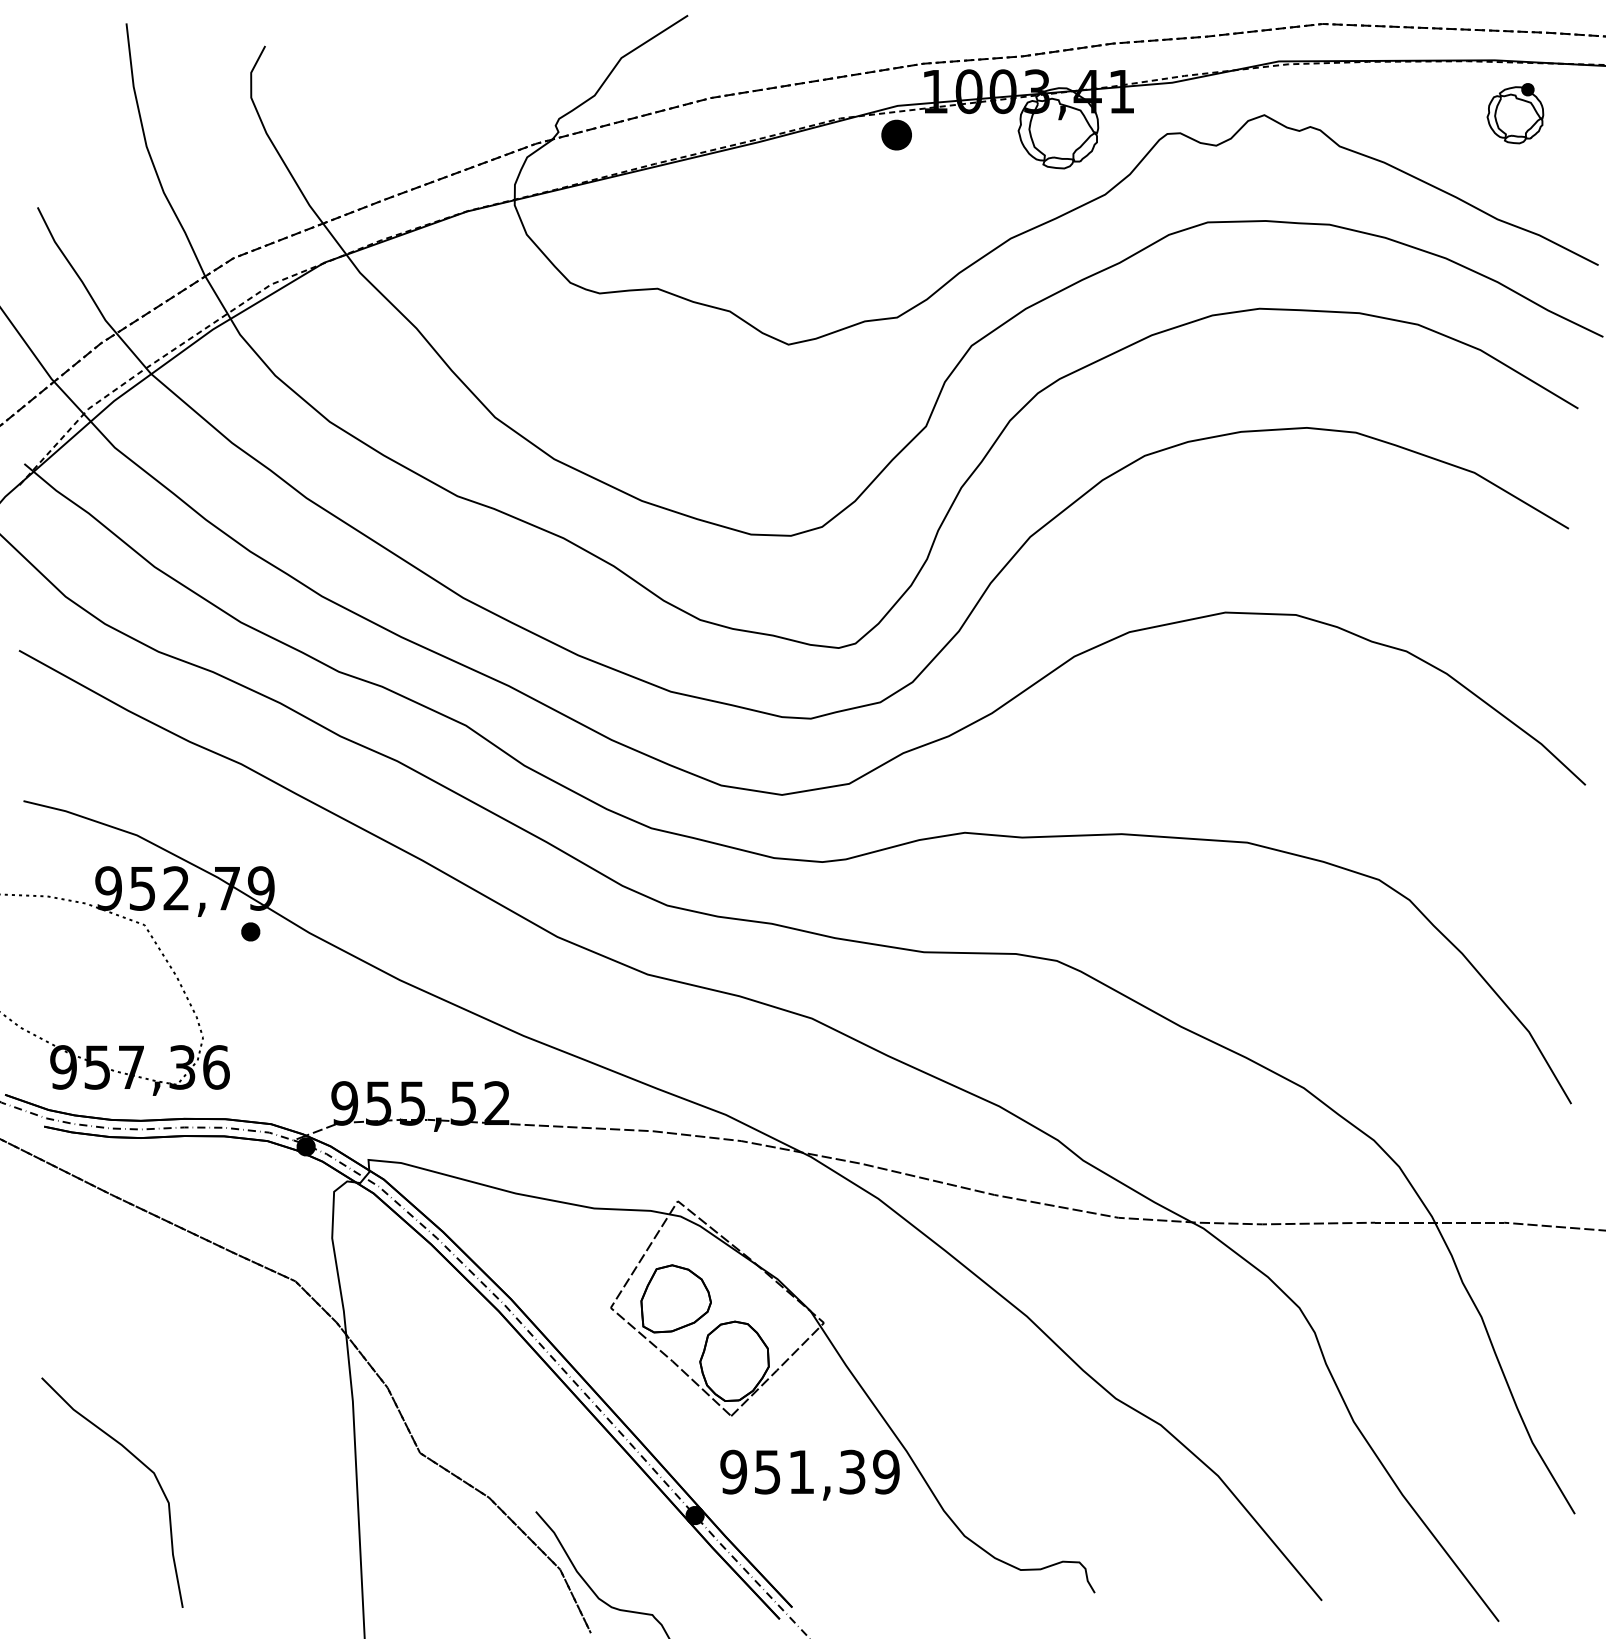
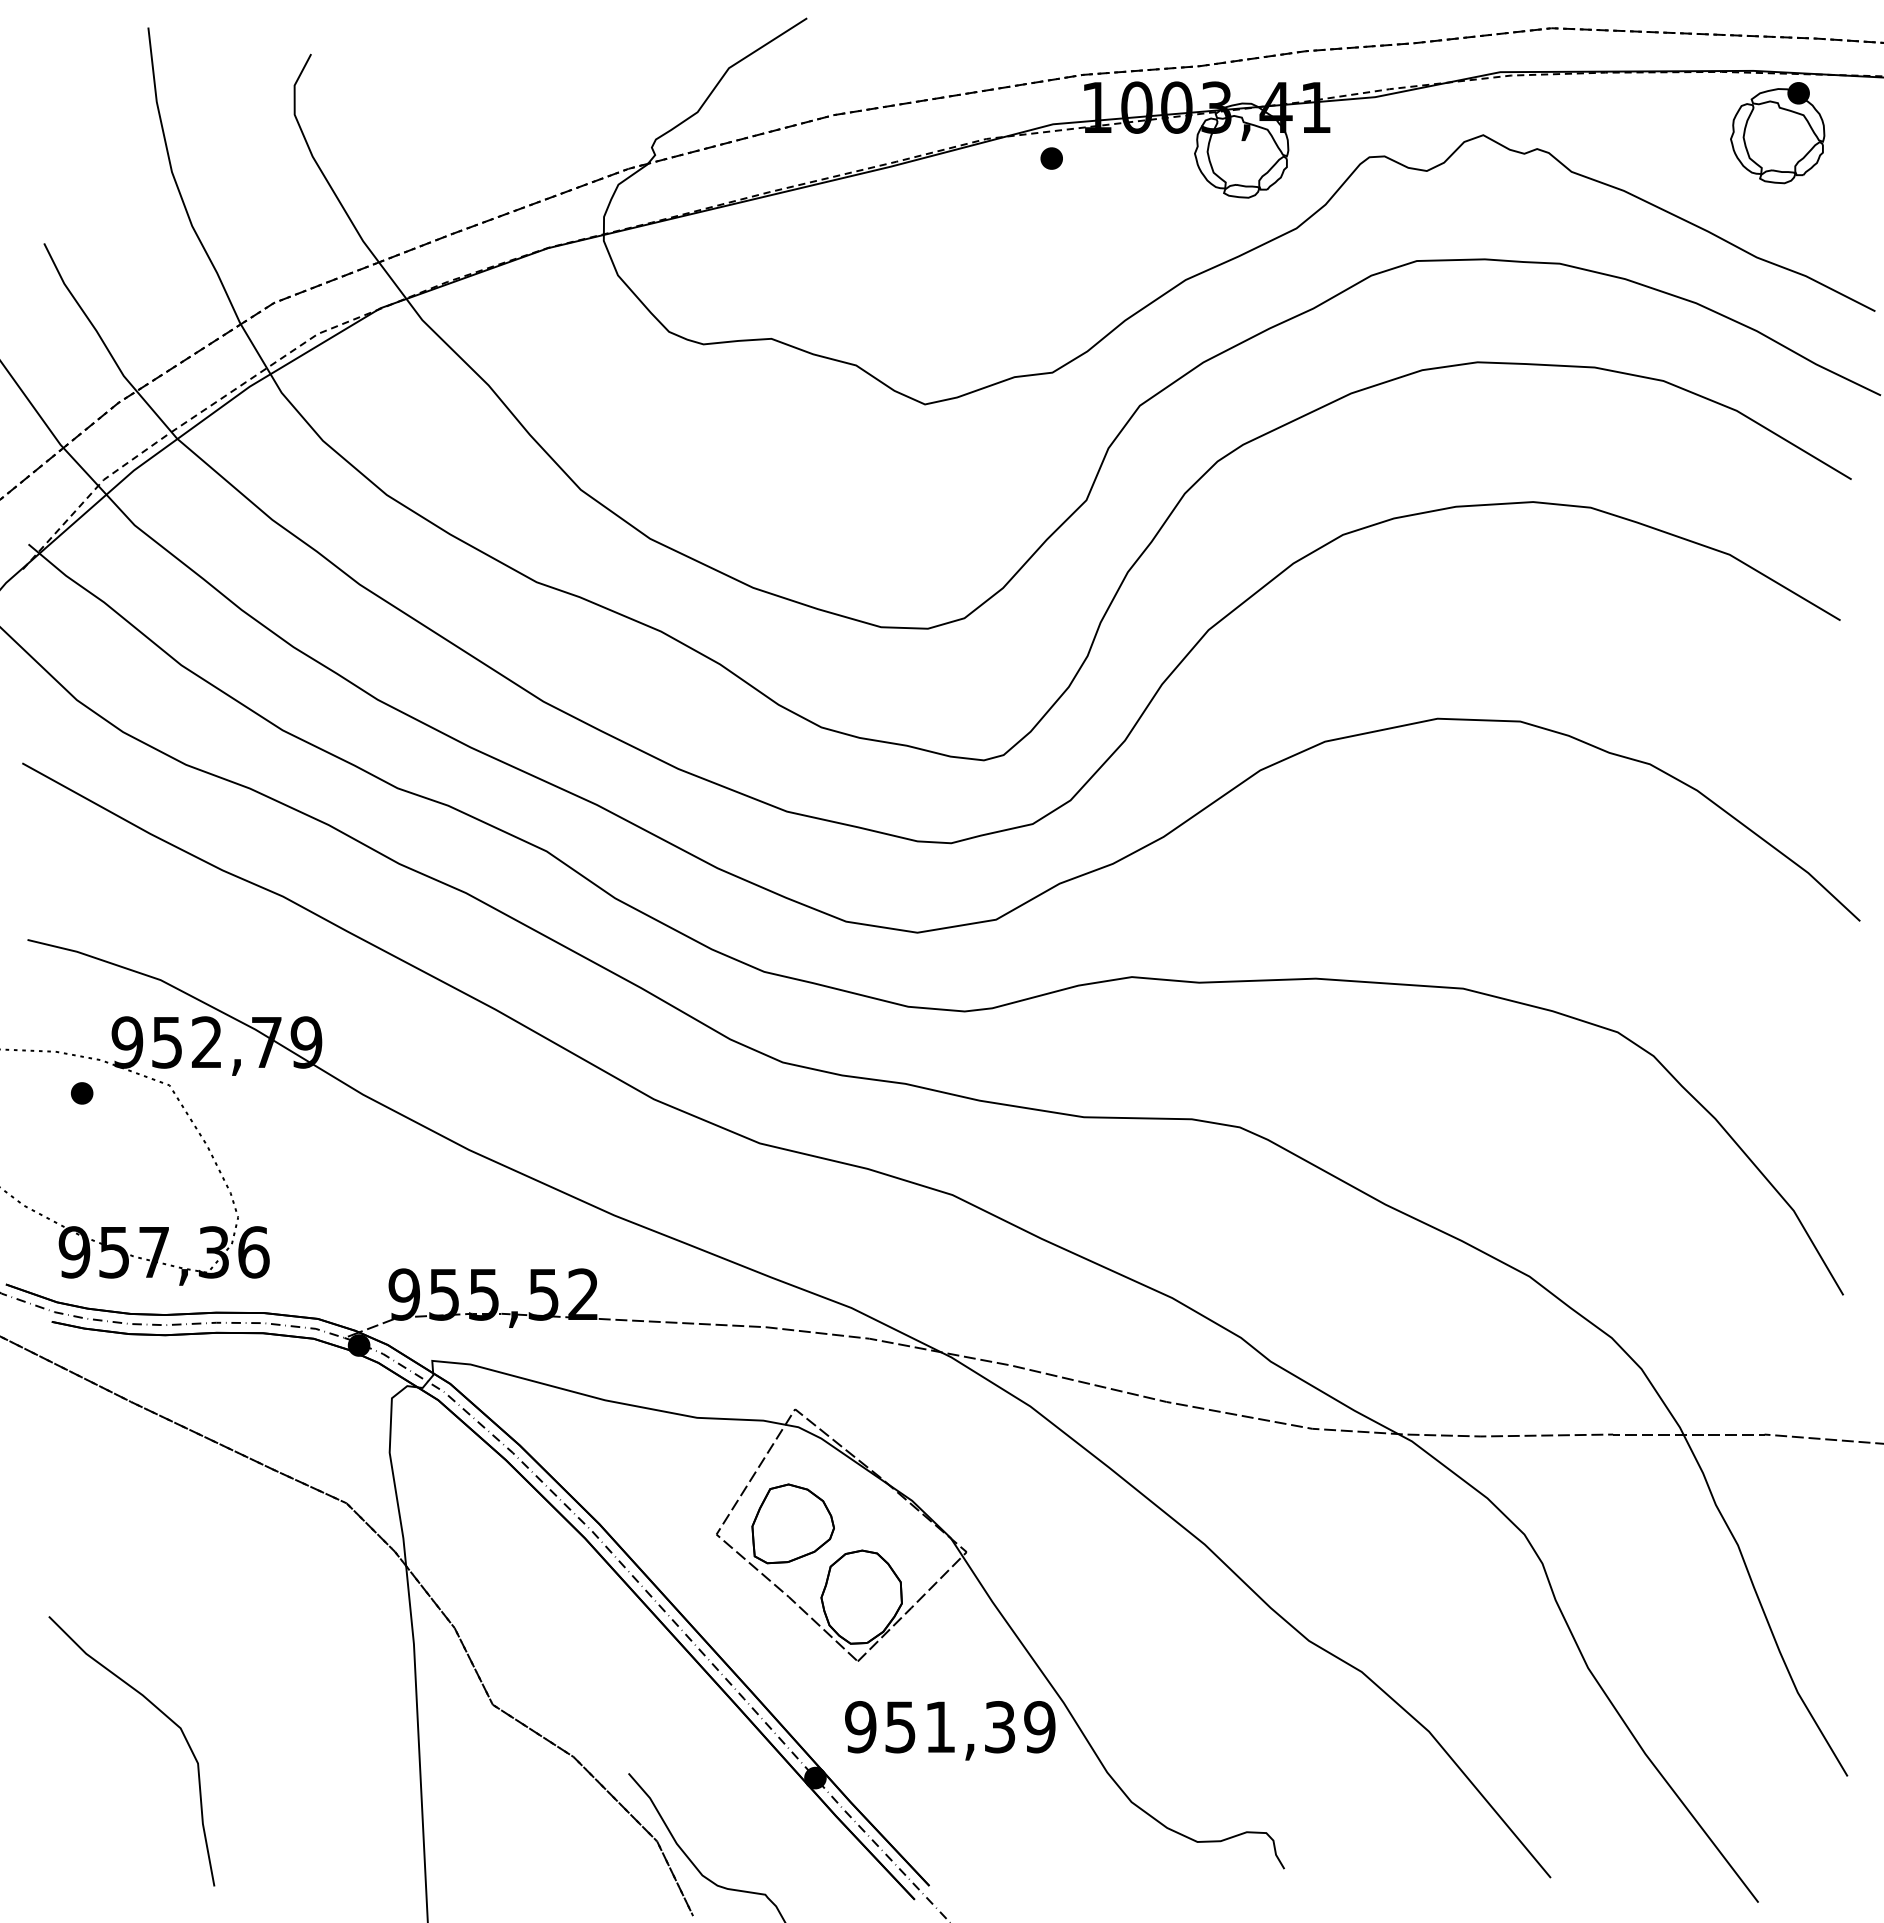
part: (1515, 113) -> (1777, 133), size x1.43
part: (896, 135) -> (1051, 158), size x0.62
part: (251, 932) -> (82, 1093), moved

